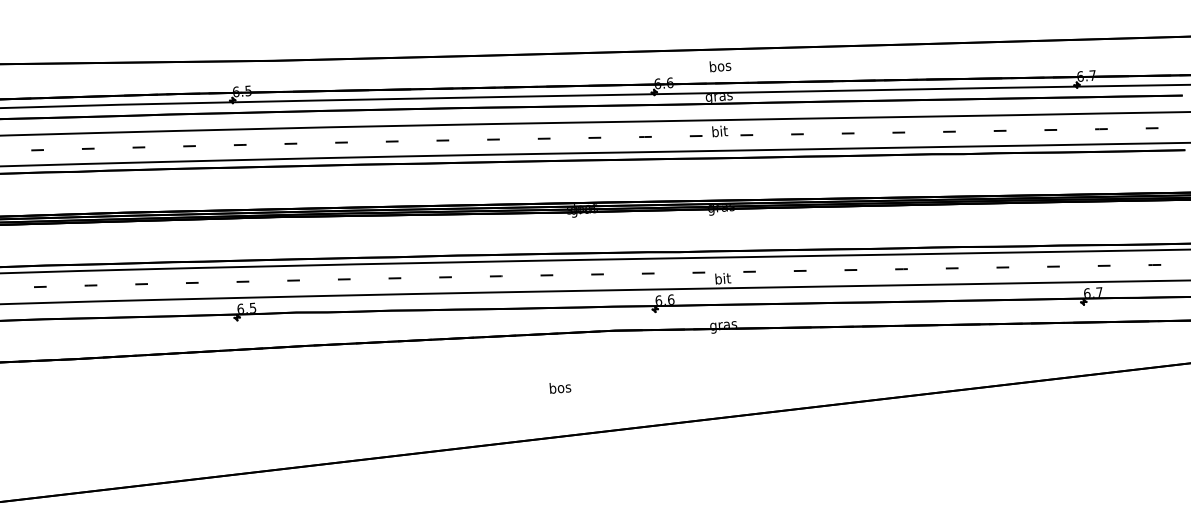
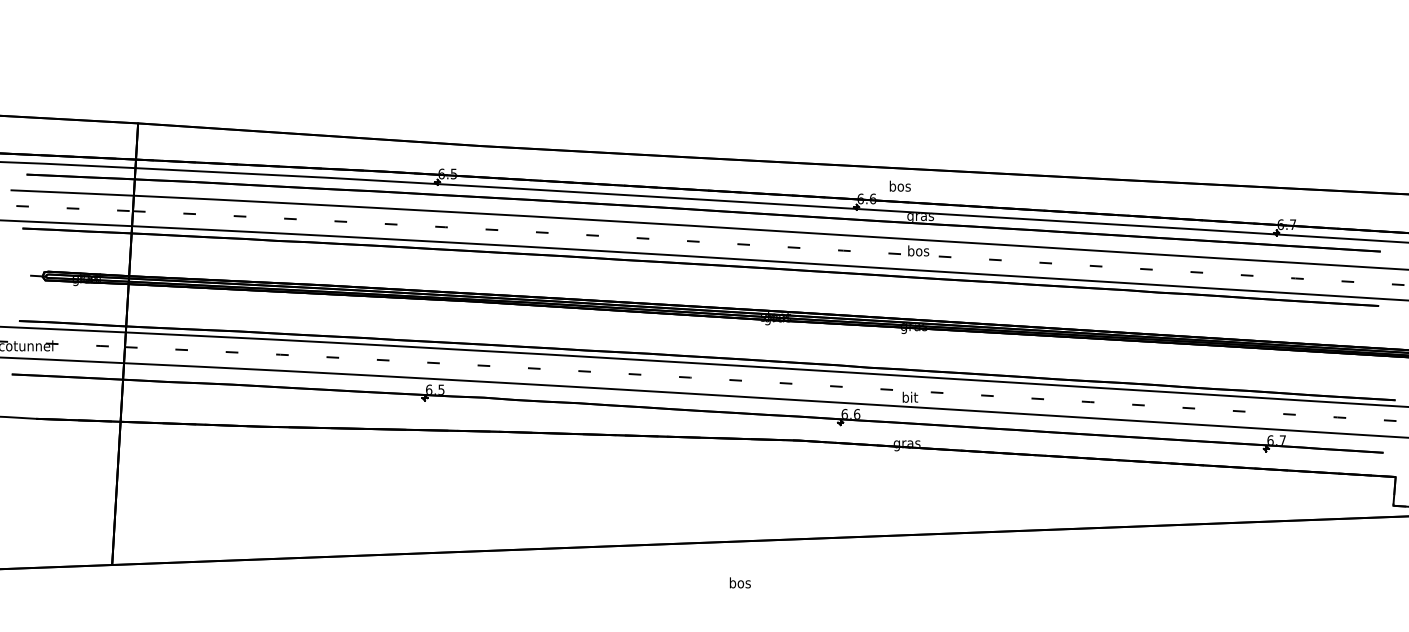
text: (719, 65) -> (899, 185), moved
text: (719, 130) -> (918, 250), bit -> bos
text: (559, 387) -> (739, 582), moved

